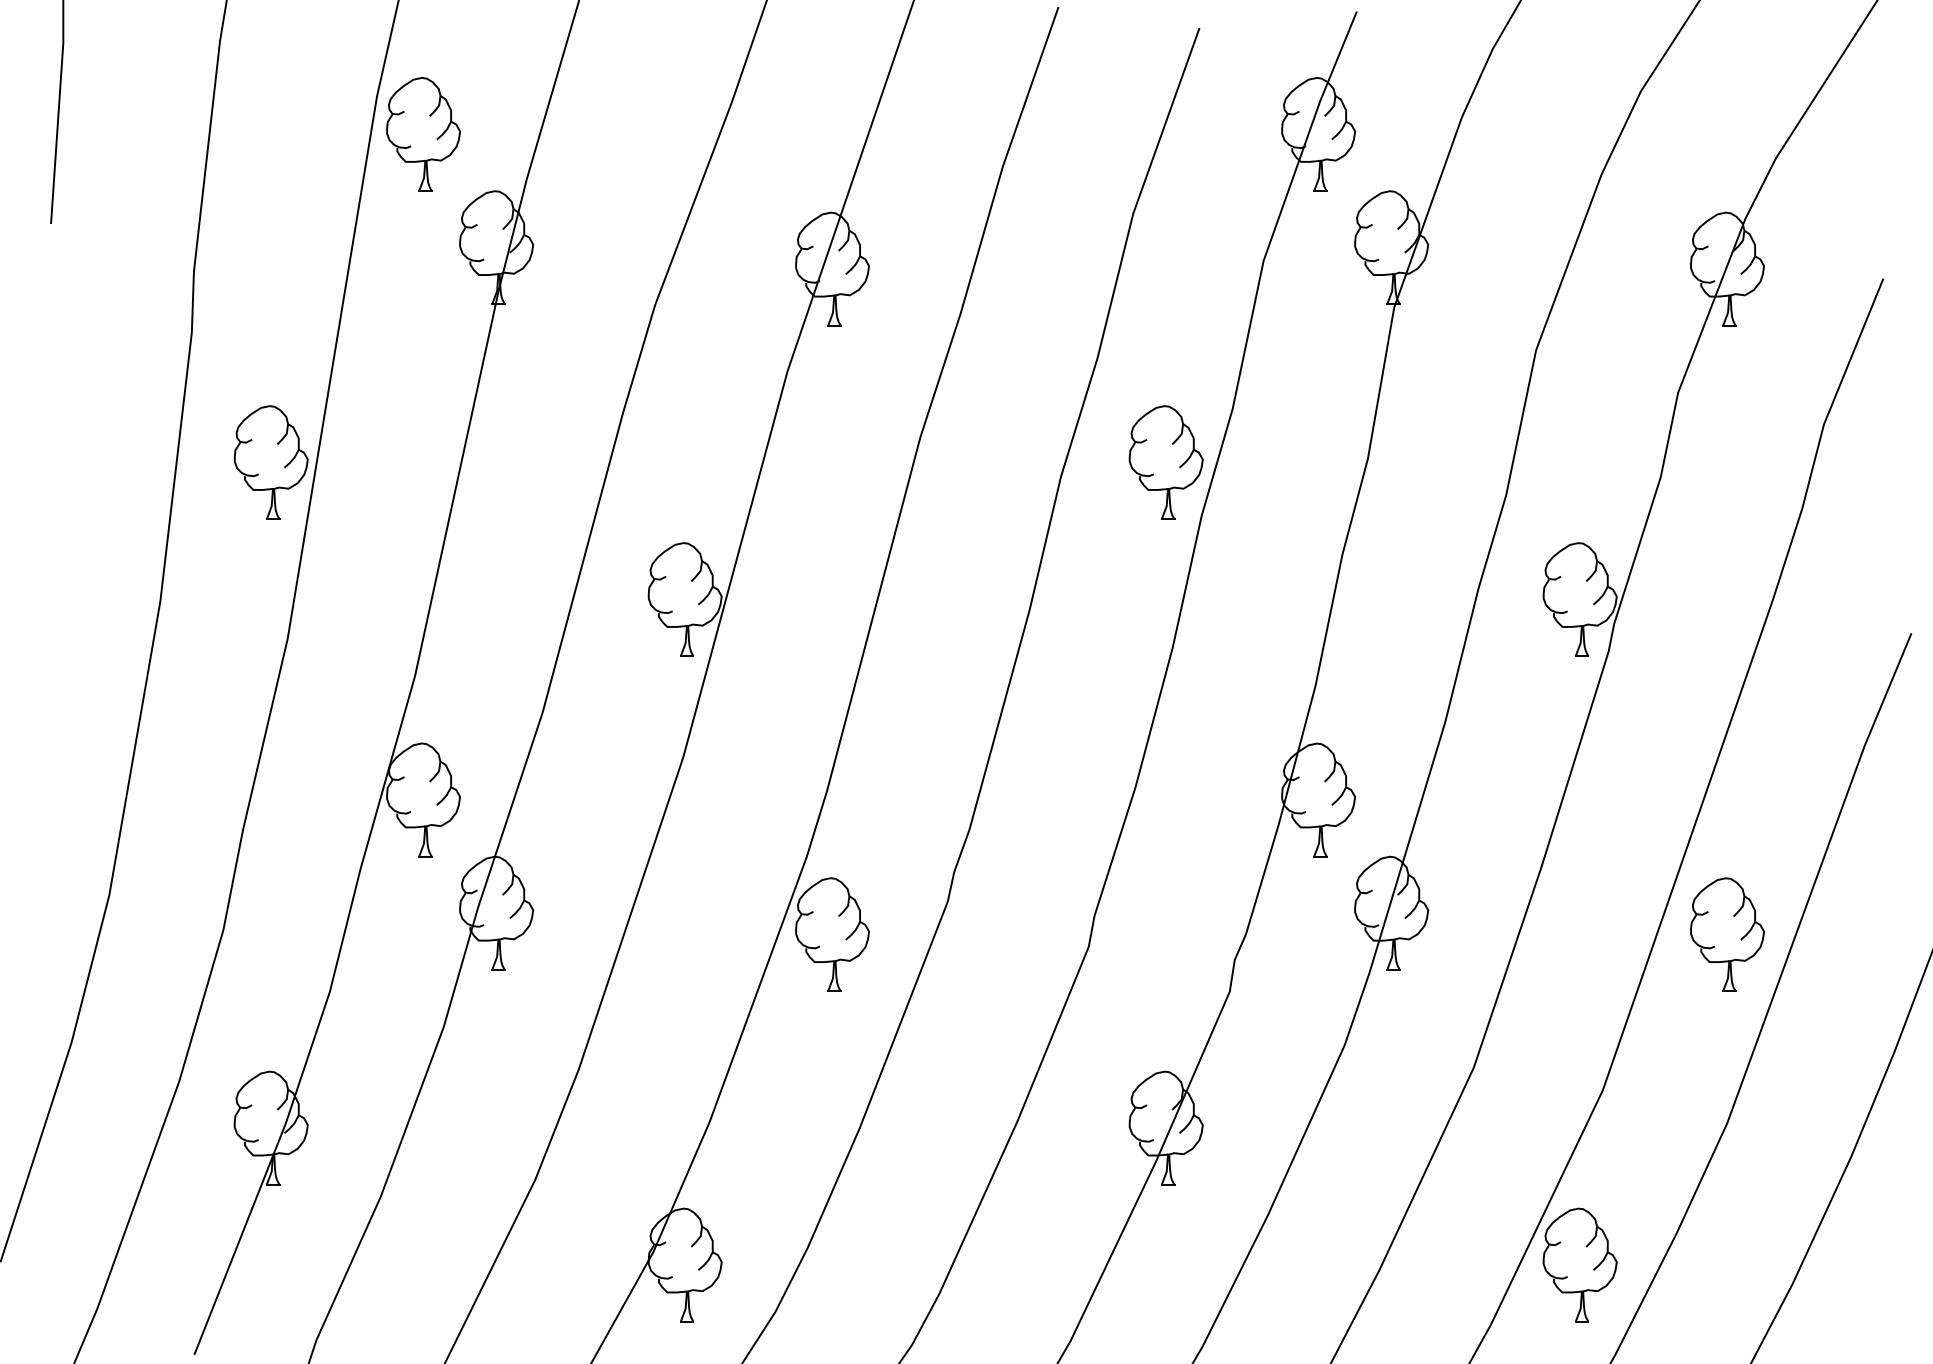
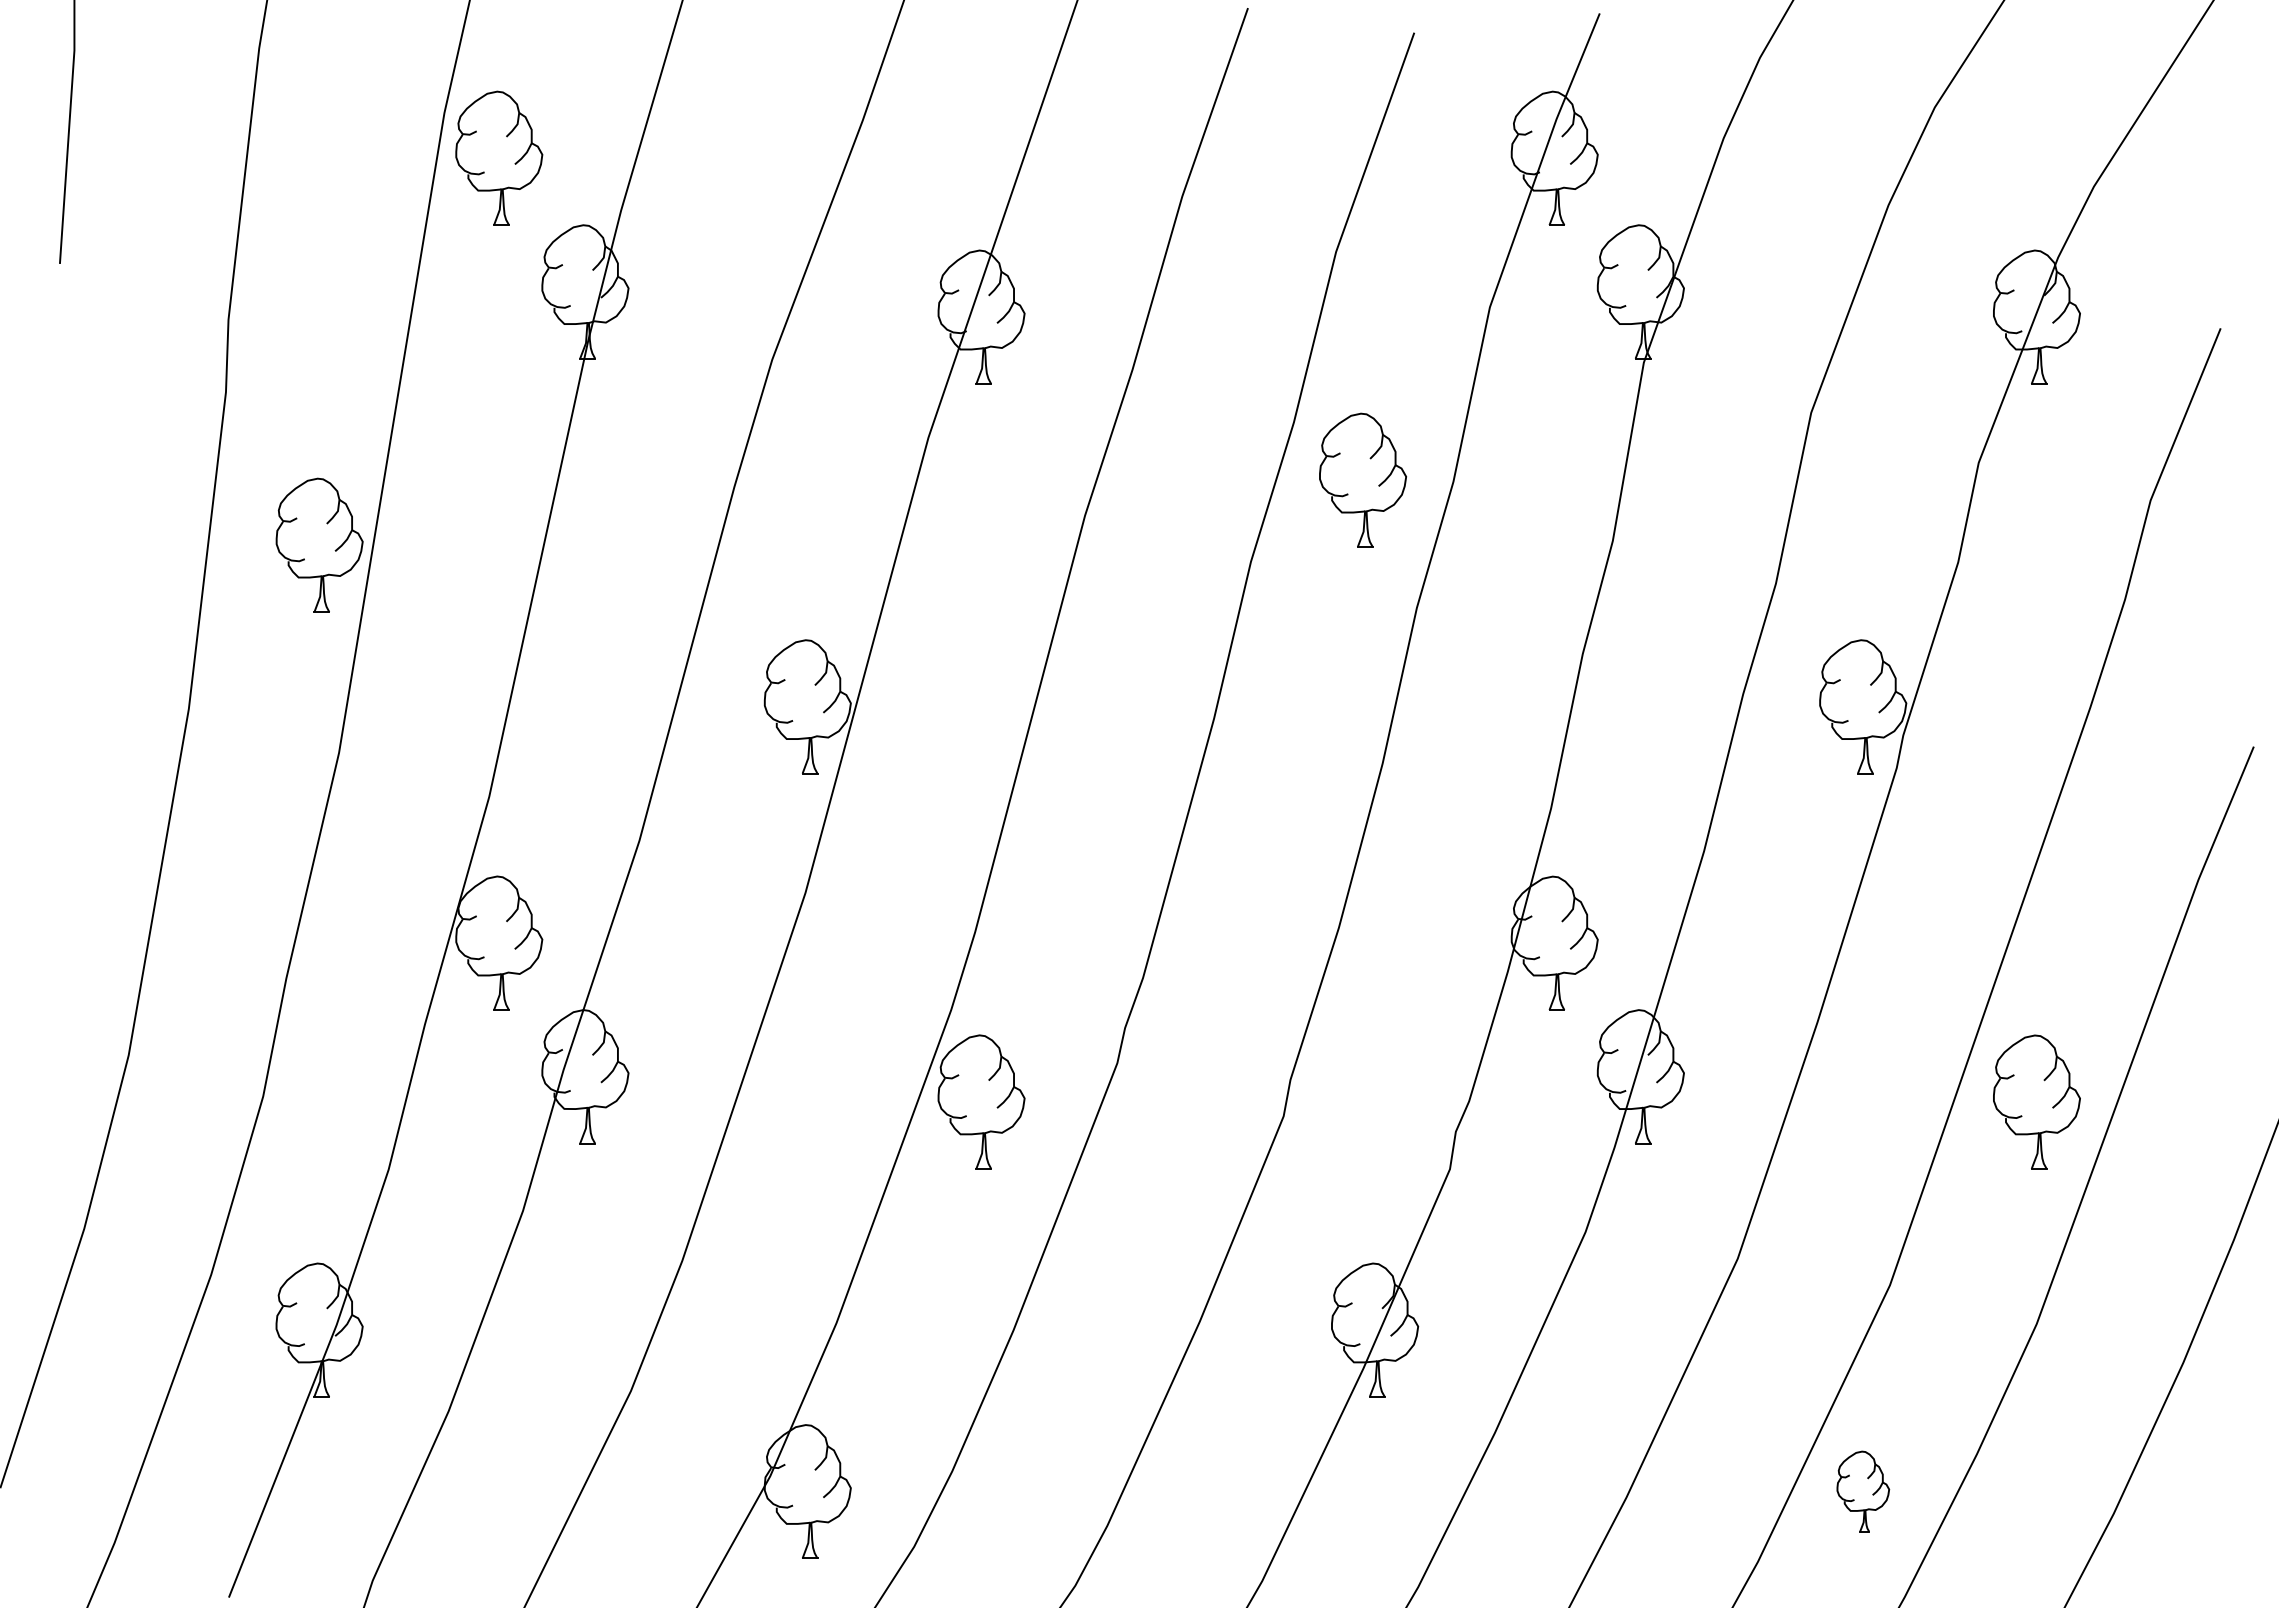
part: (1165, 461) -> (1362, 479), moved
part: (1580, 1265) -> (1863, 1491), size x0.6

